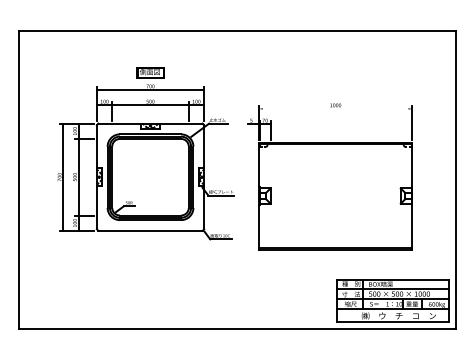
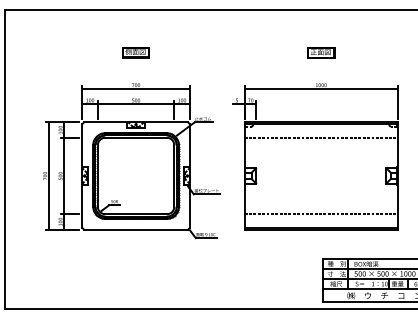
part: (335, 72) -> (321, 52), added
line: (335, 108) -> (321, 88), added
line: (335, 157) -> (321, 137), added
part: (145, 162) -> (131, 161), moved
line: (335, 234) -> (321, 214), added

